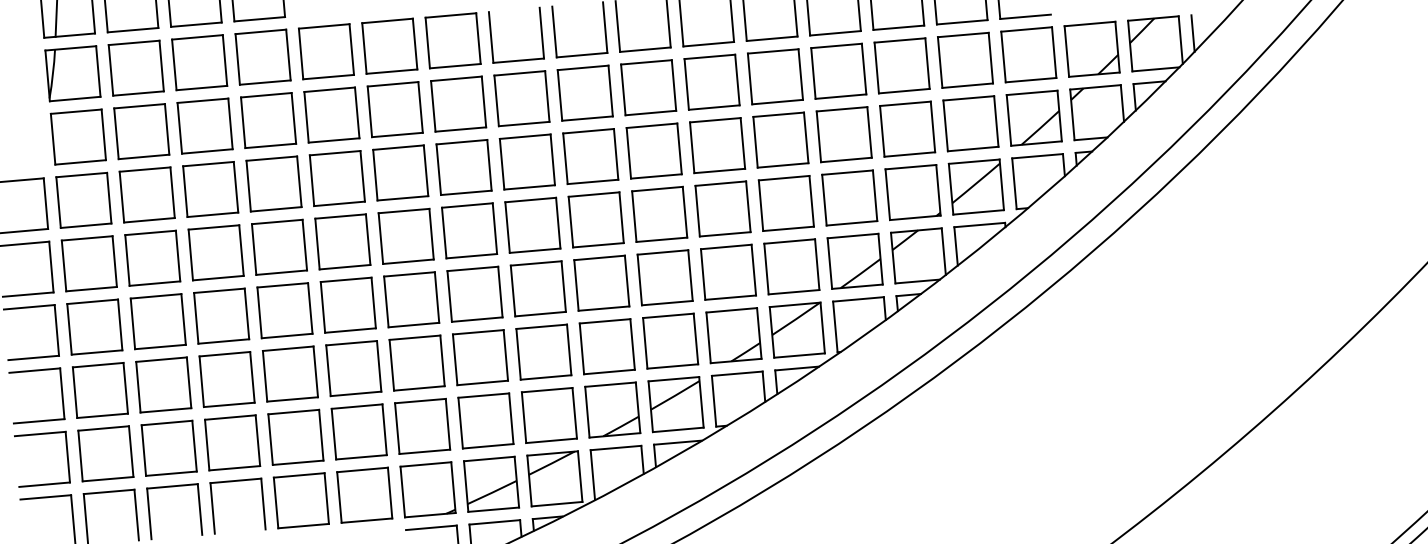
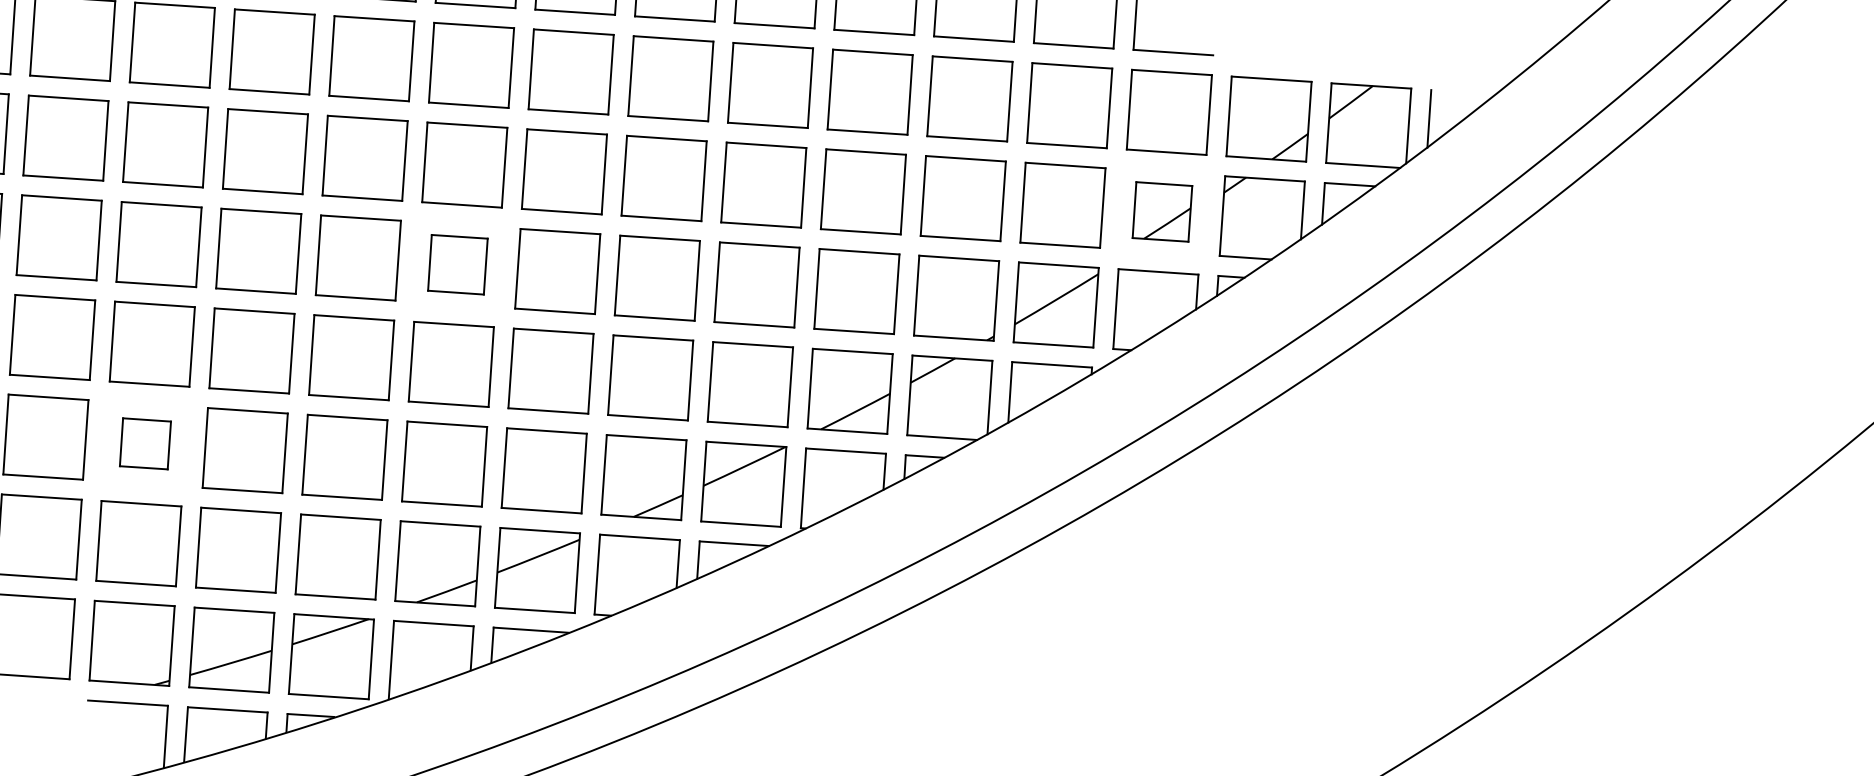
part: (1033, 117) -> (1161, 210), size x0.7
part: (595, 219) -> (456, 263), size x0.7
part: (416, 362) -> (144, 442), size x0.6

